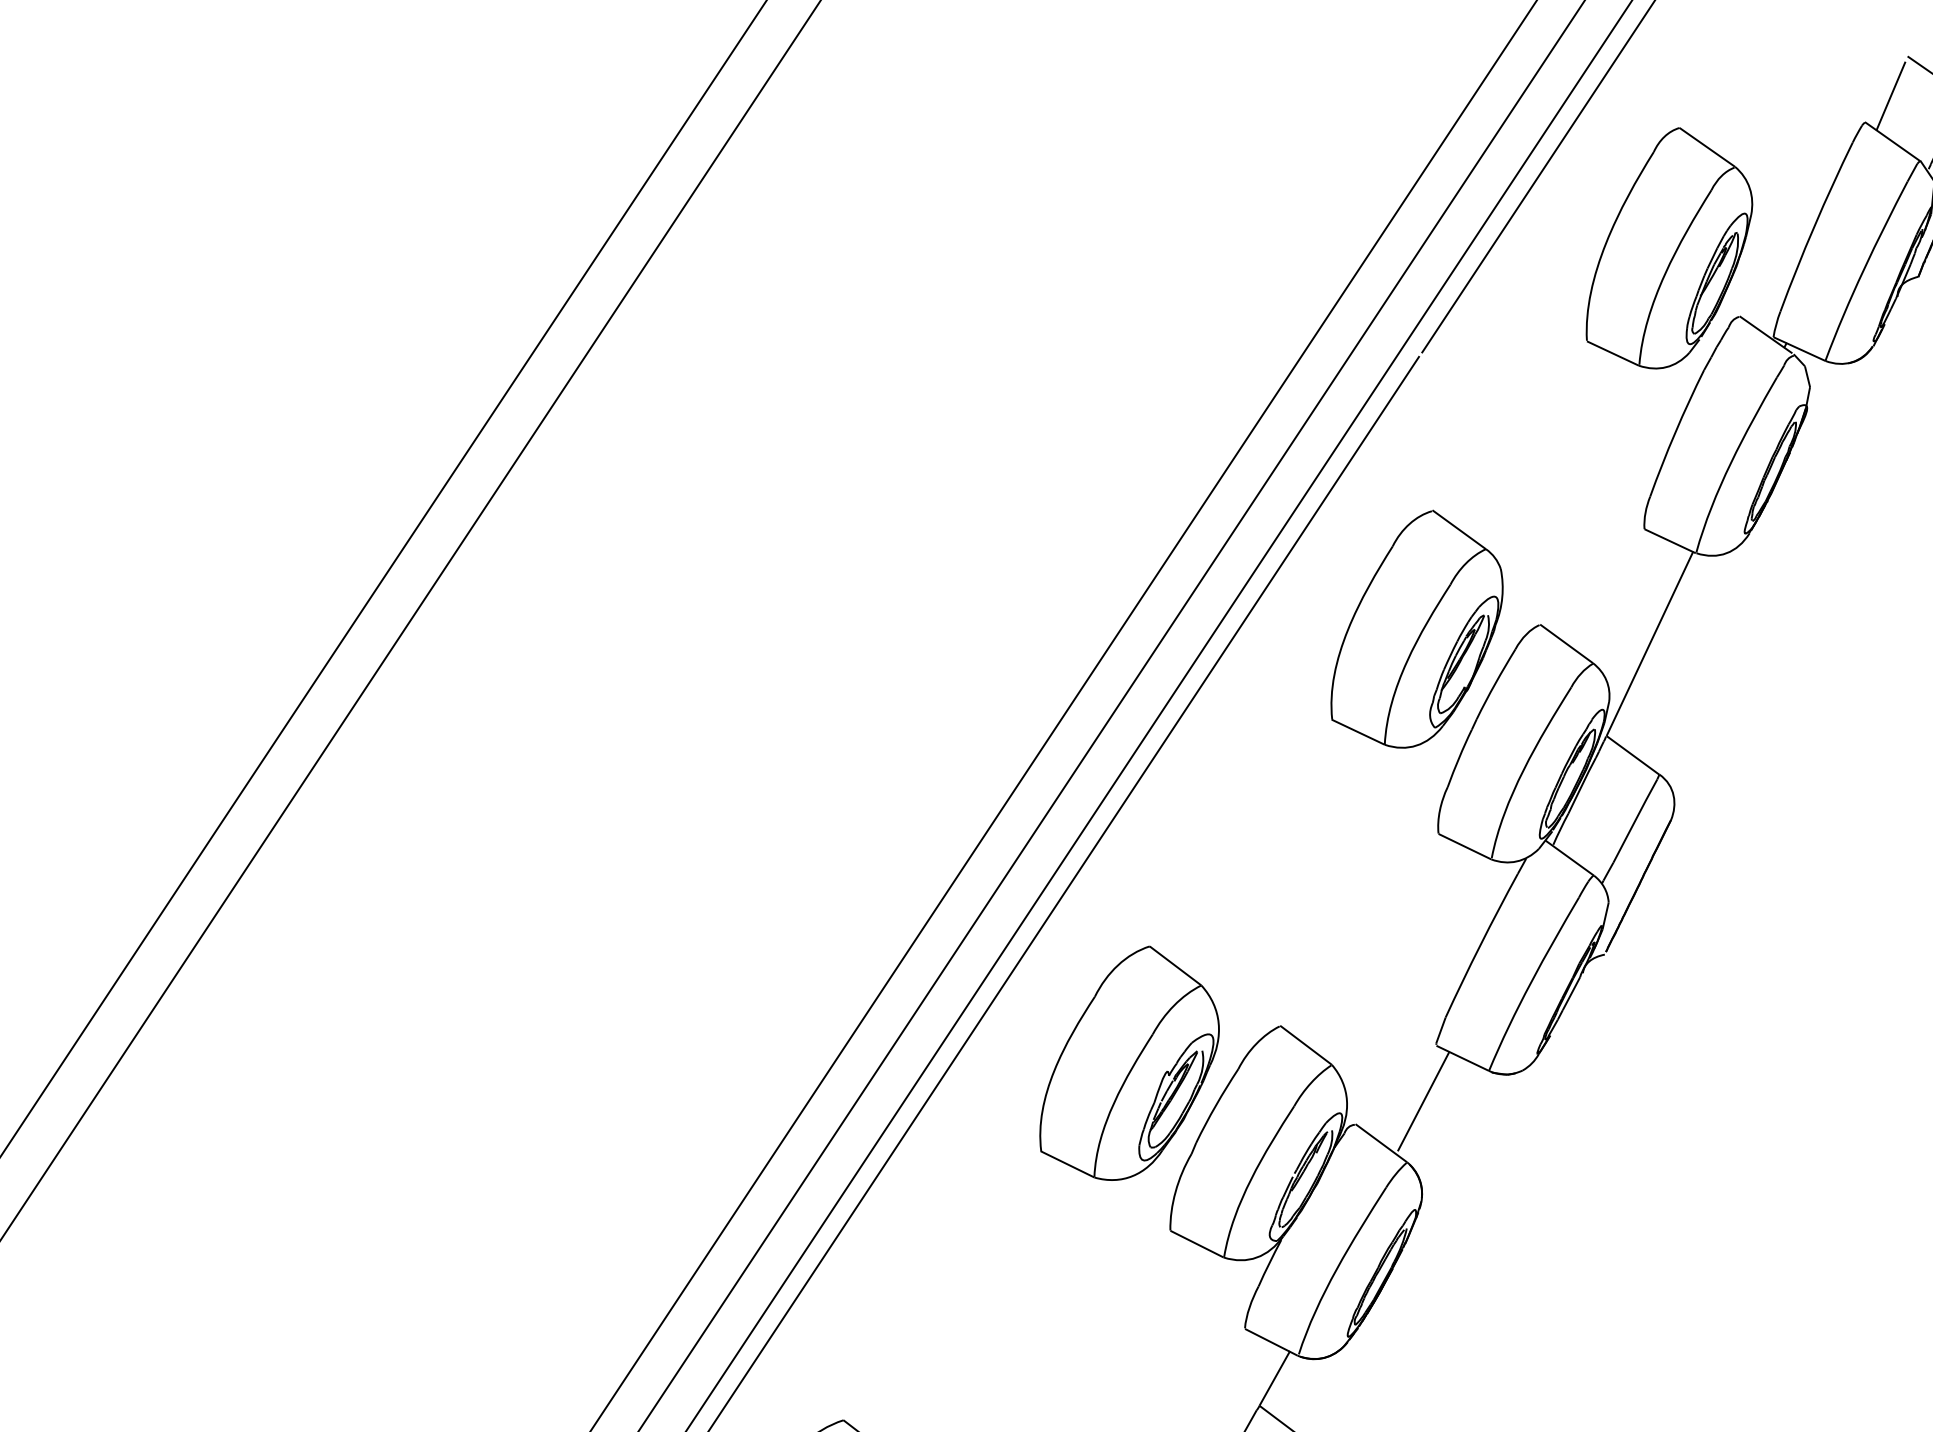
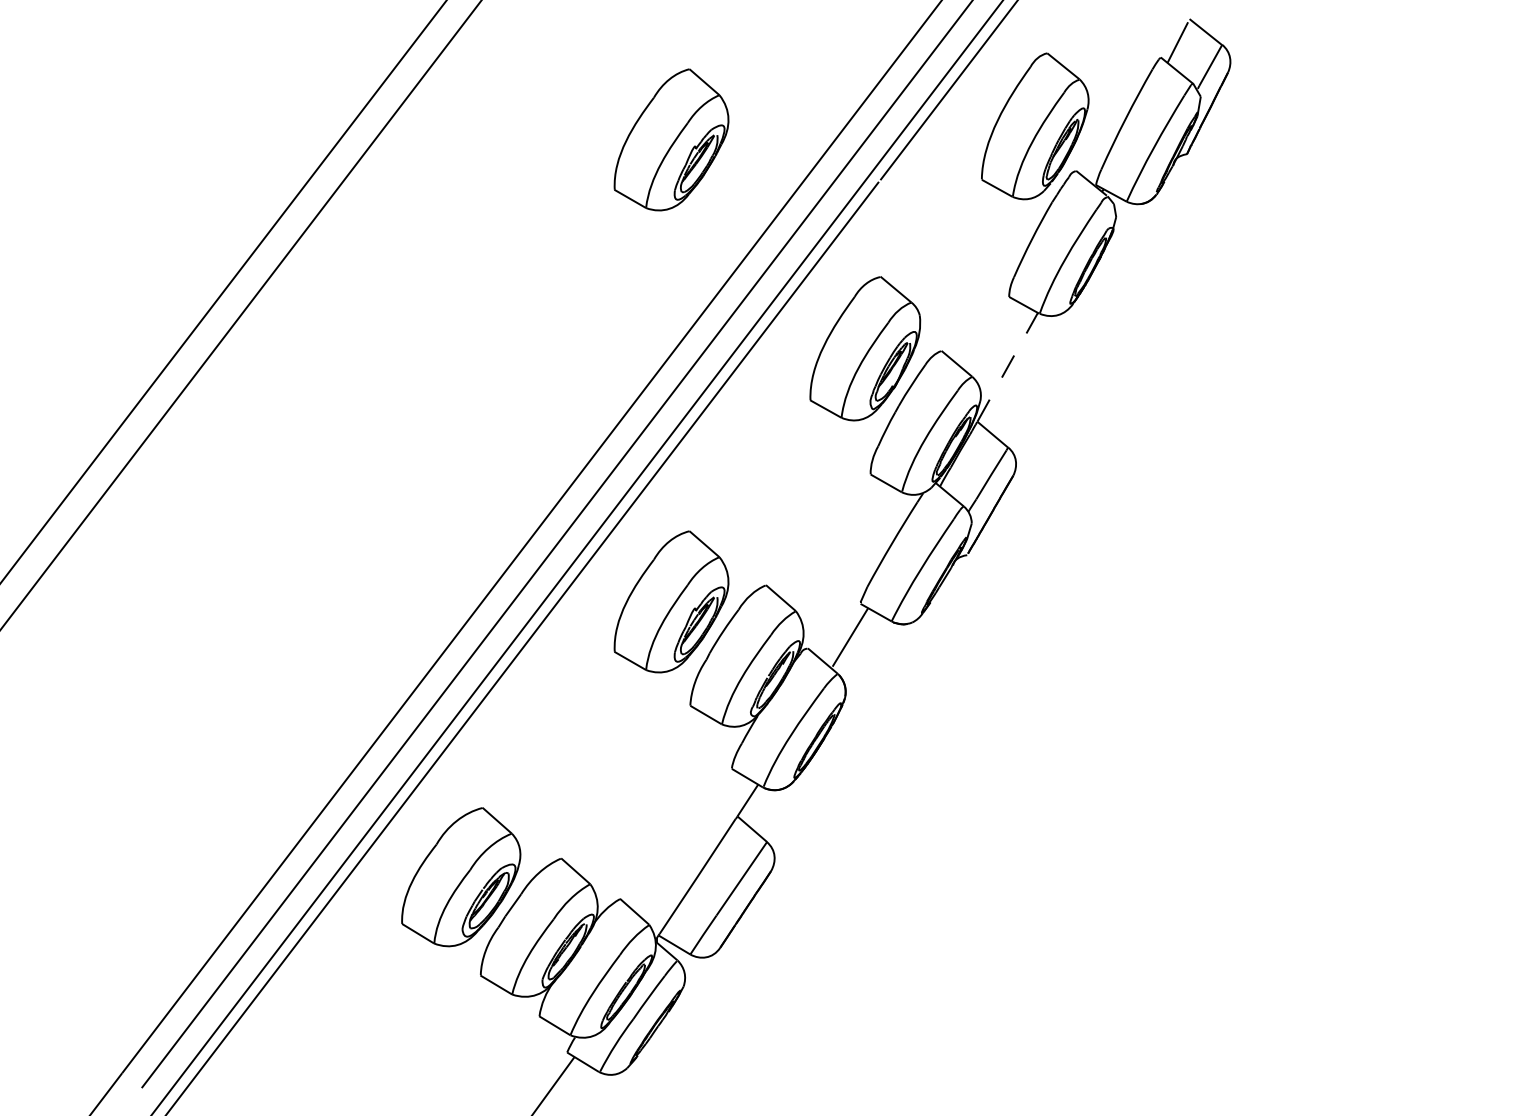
part: (1076, 310) -> (671, 139), added
line: (1649, 642) -> (1007, 366), solid -> dashed

